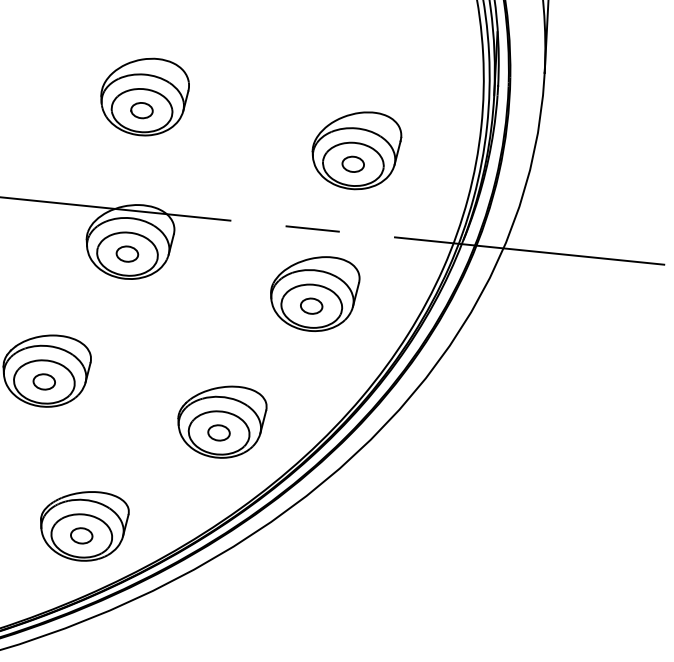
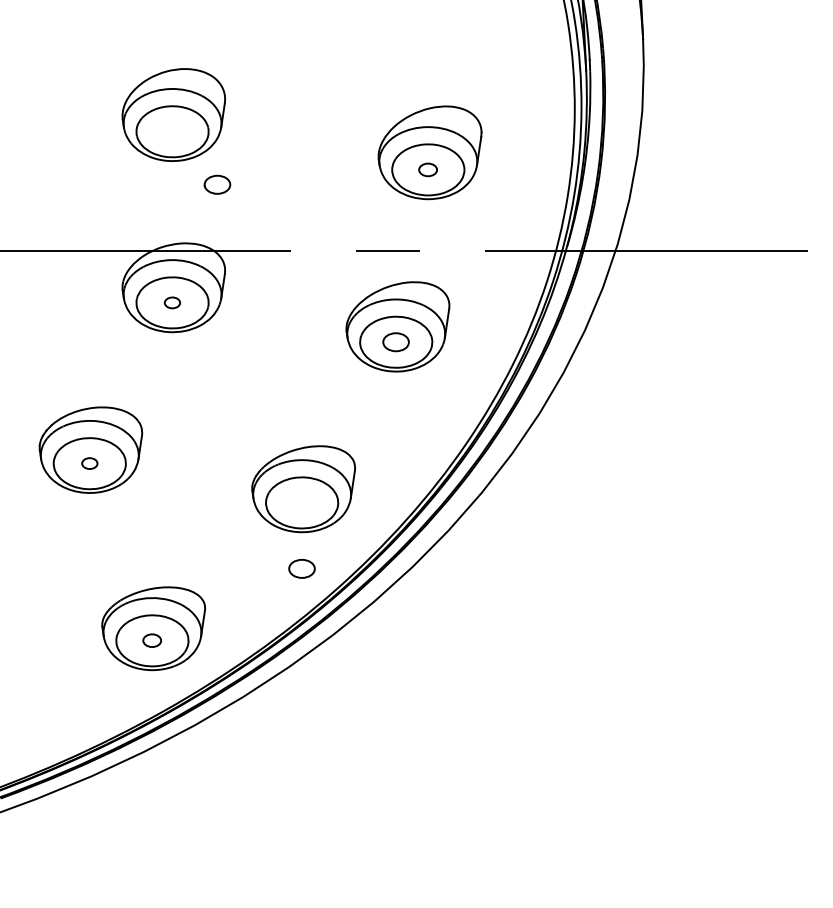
part: (142, 110) -> (217, 184), moved
part: (352, 163) -> (427, 169), size x0.7
part: (127, 253) -> (172, 302), size x0.6
part: (44, 381) -> (89, 463), size x0.6
part: (218, 432) -> (301, 568), moved
part: (81, 535) -> (151, 640), size x0.7

